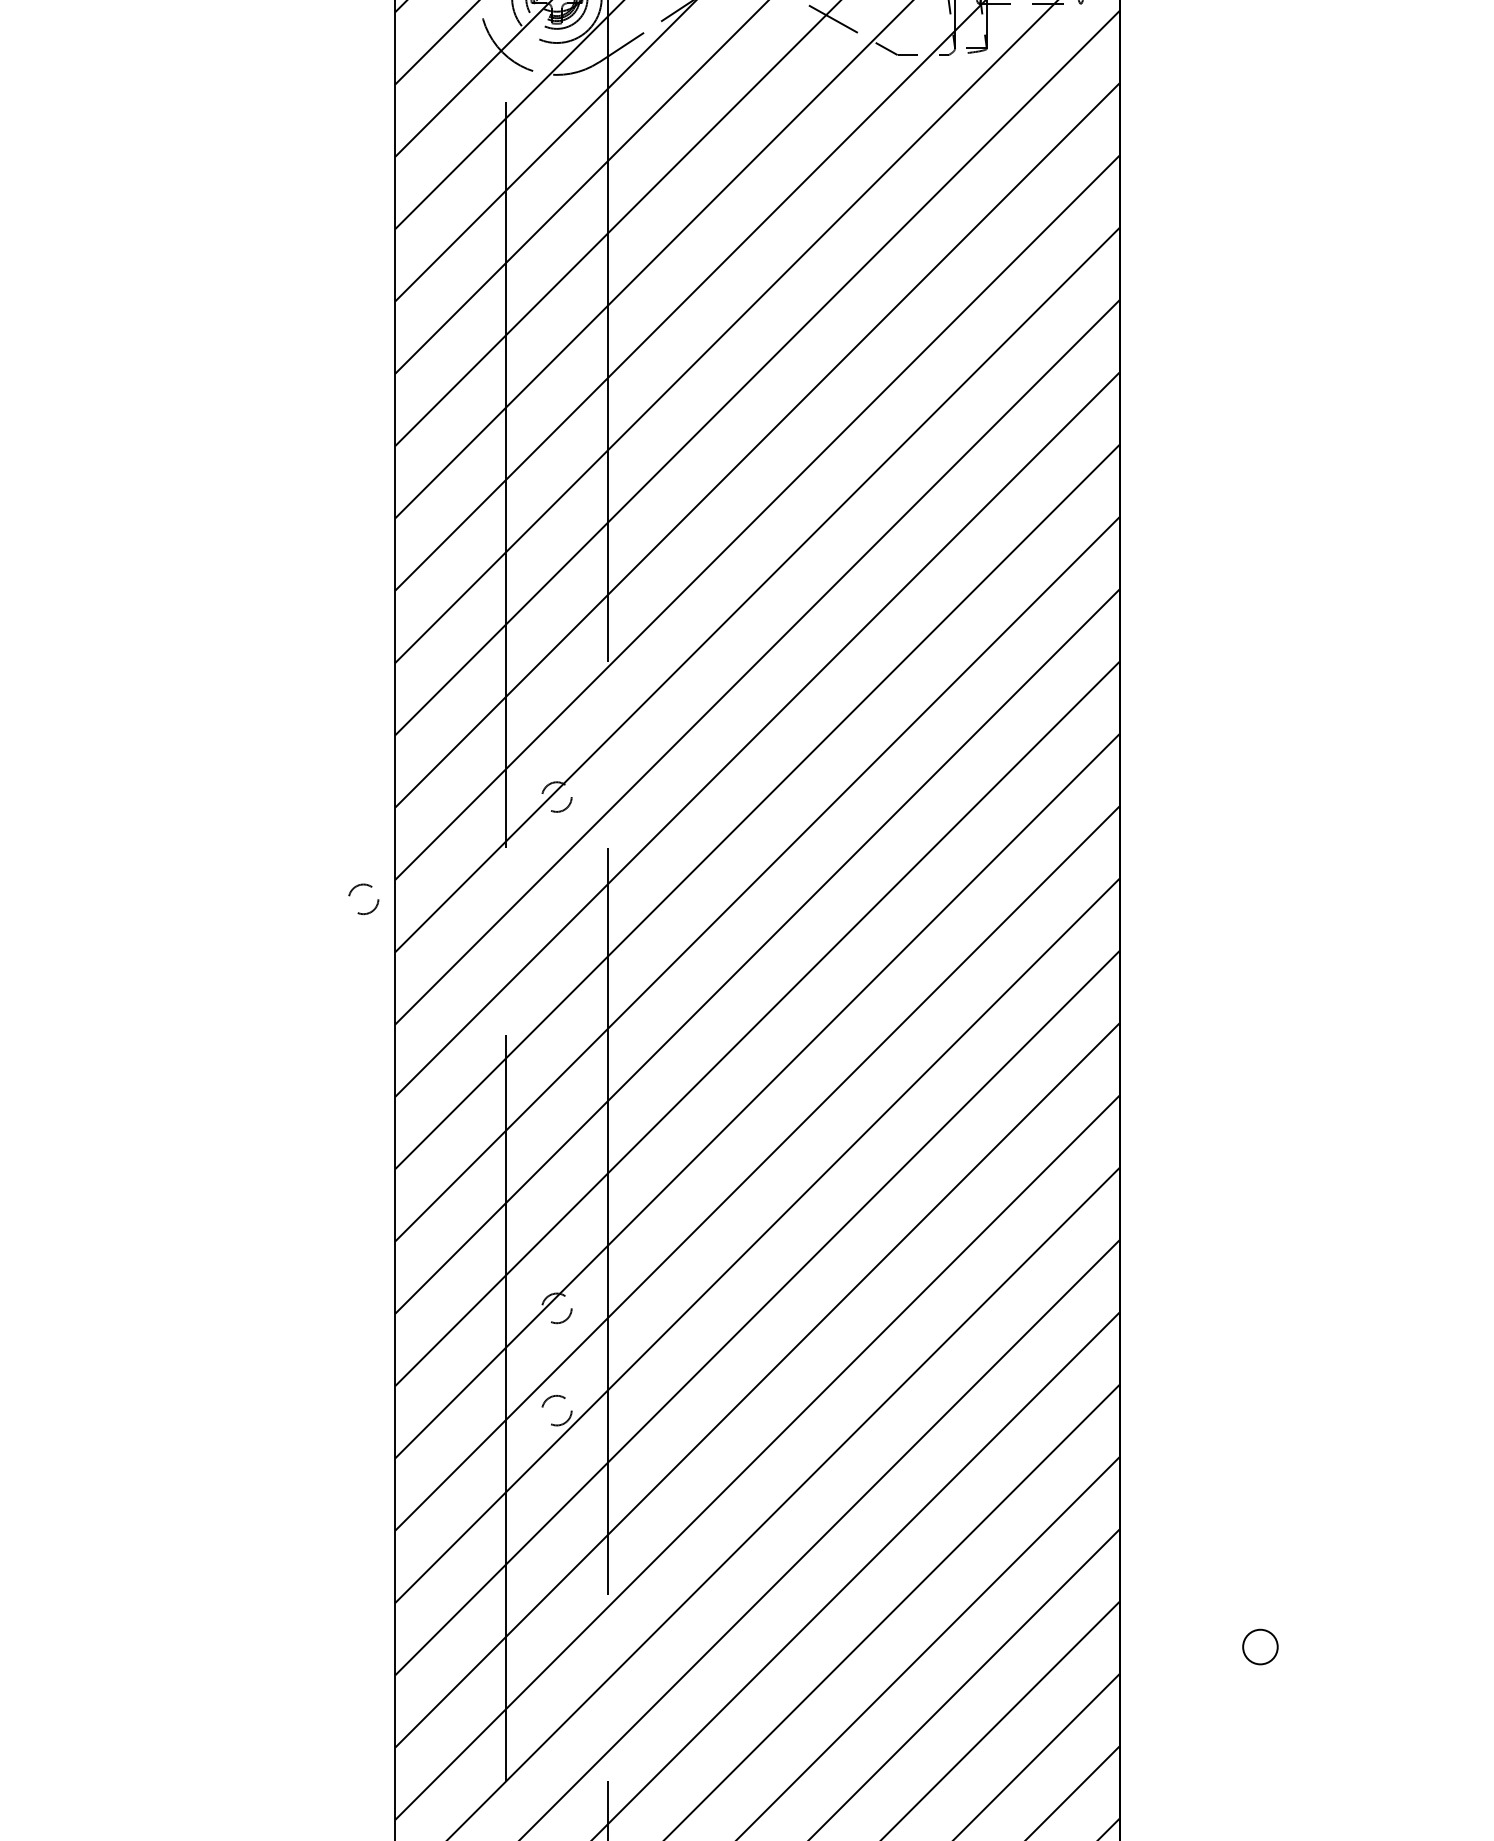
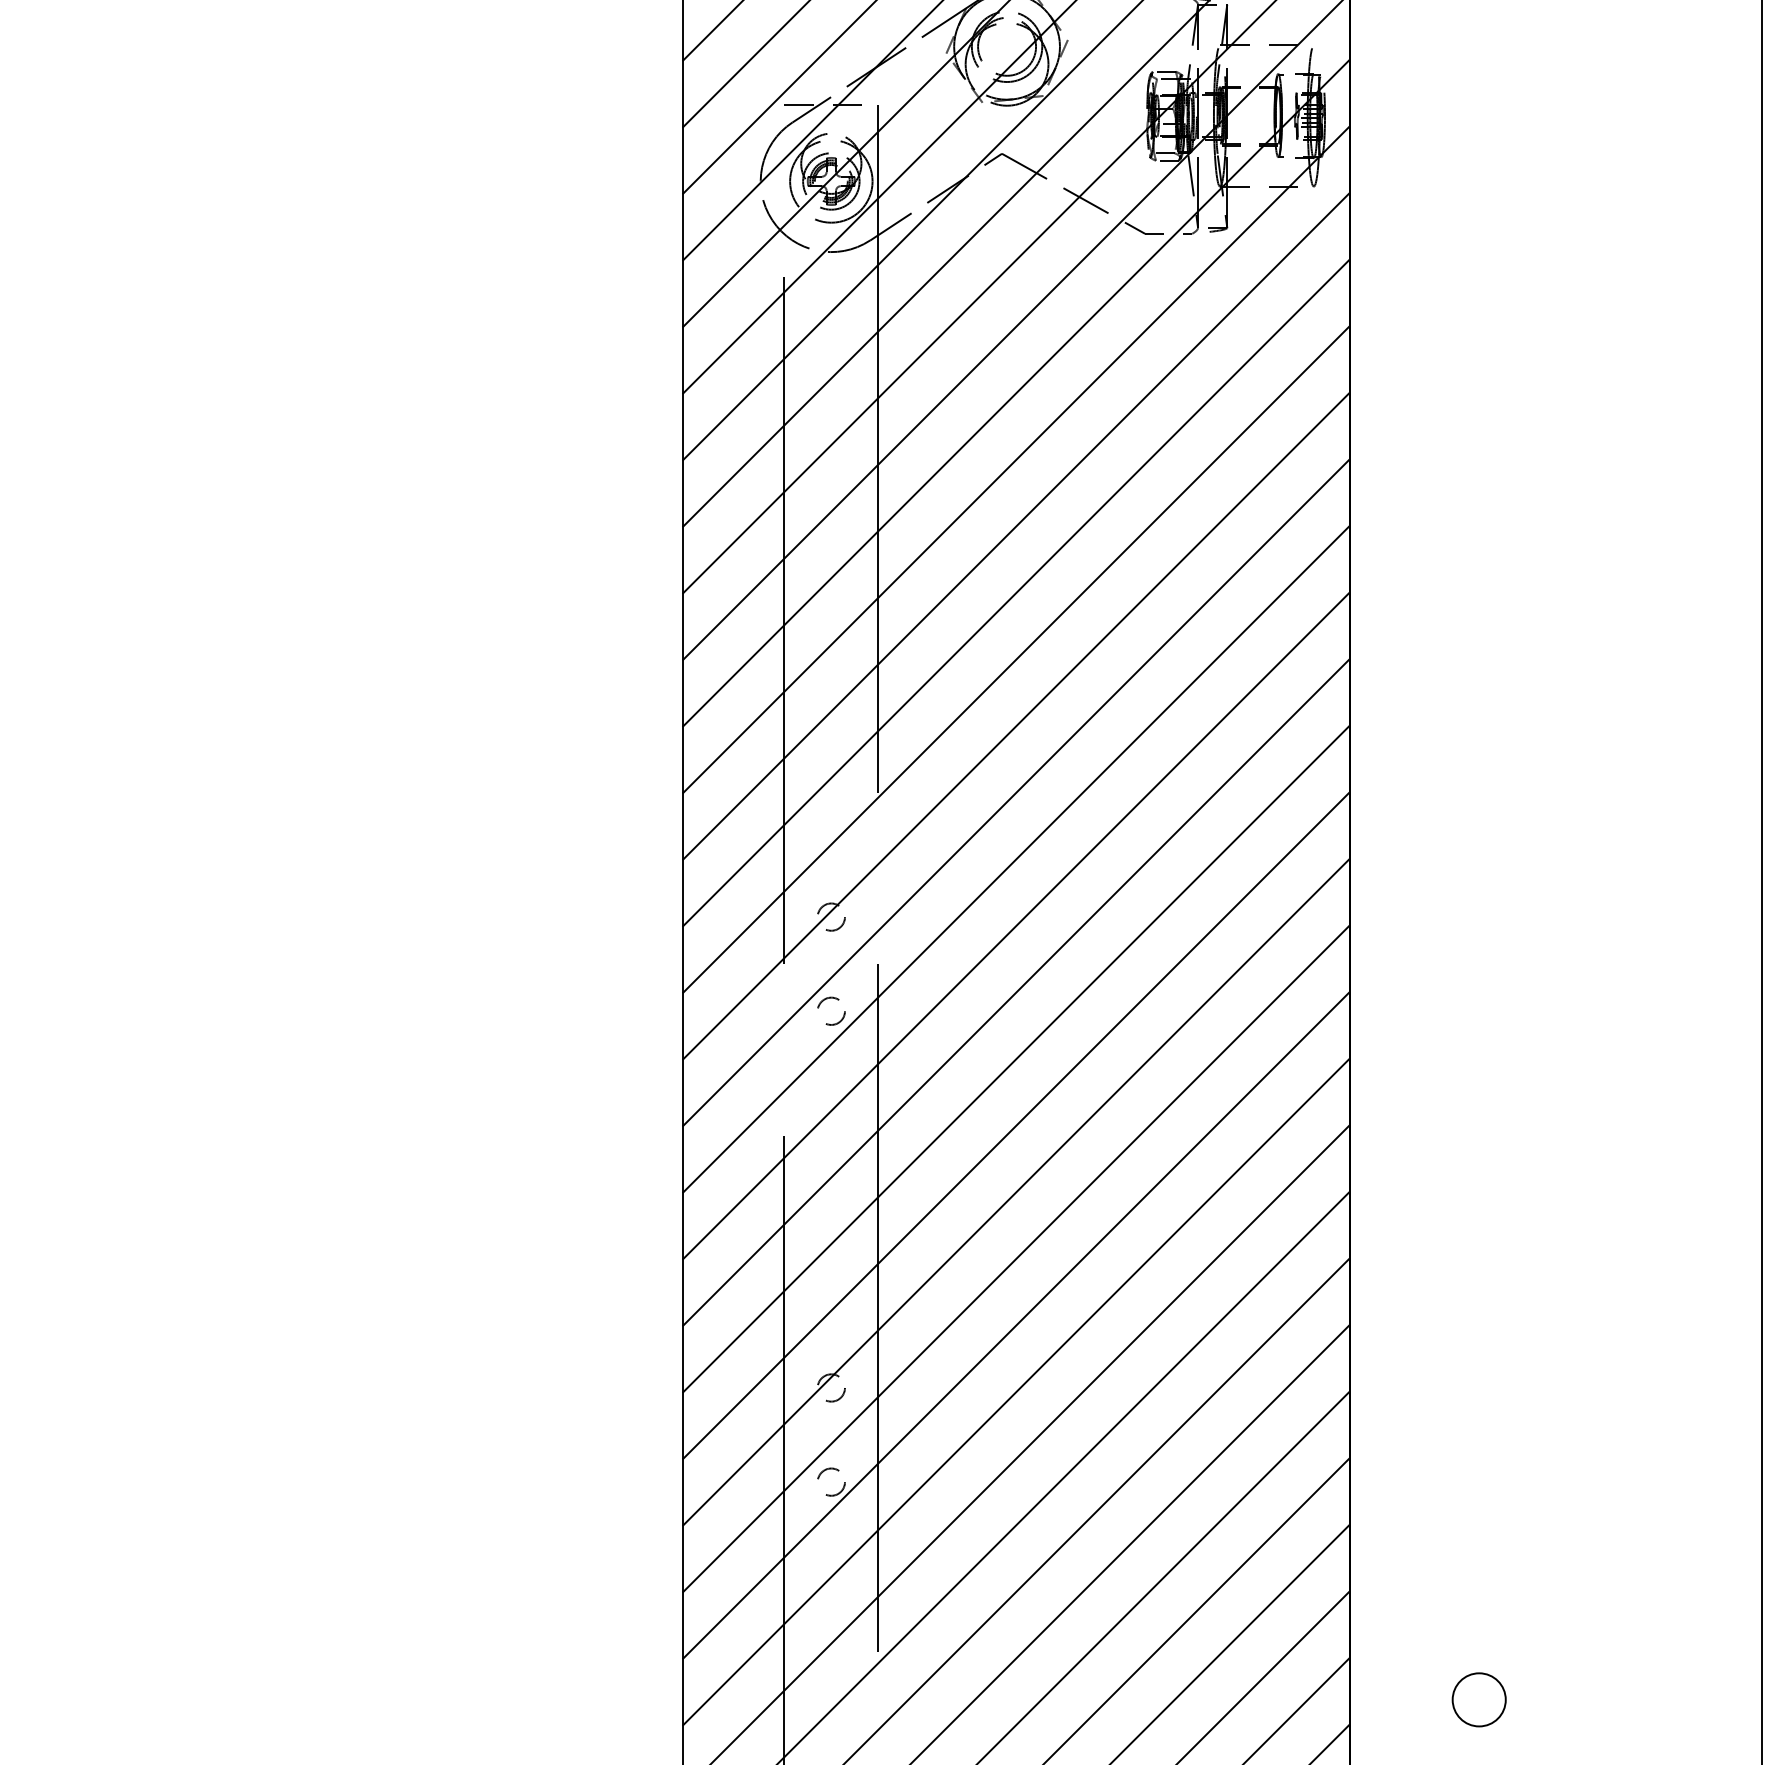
circle: (363, 898) -> (831, 1010), moved
circle: (1259, 1646) -> (1478, 1699), size x1.67

